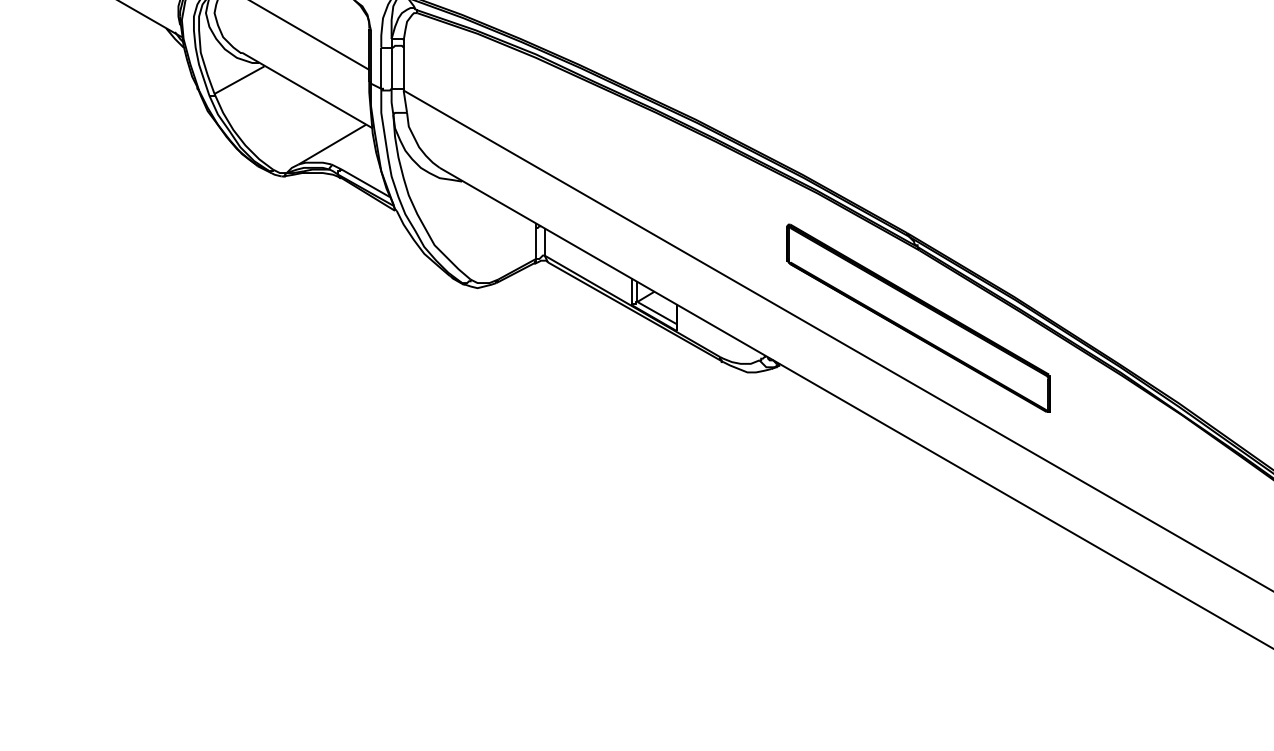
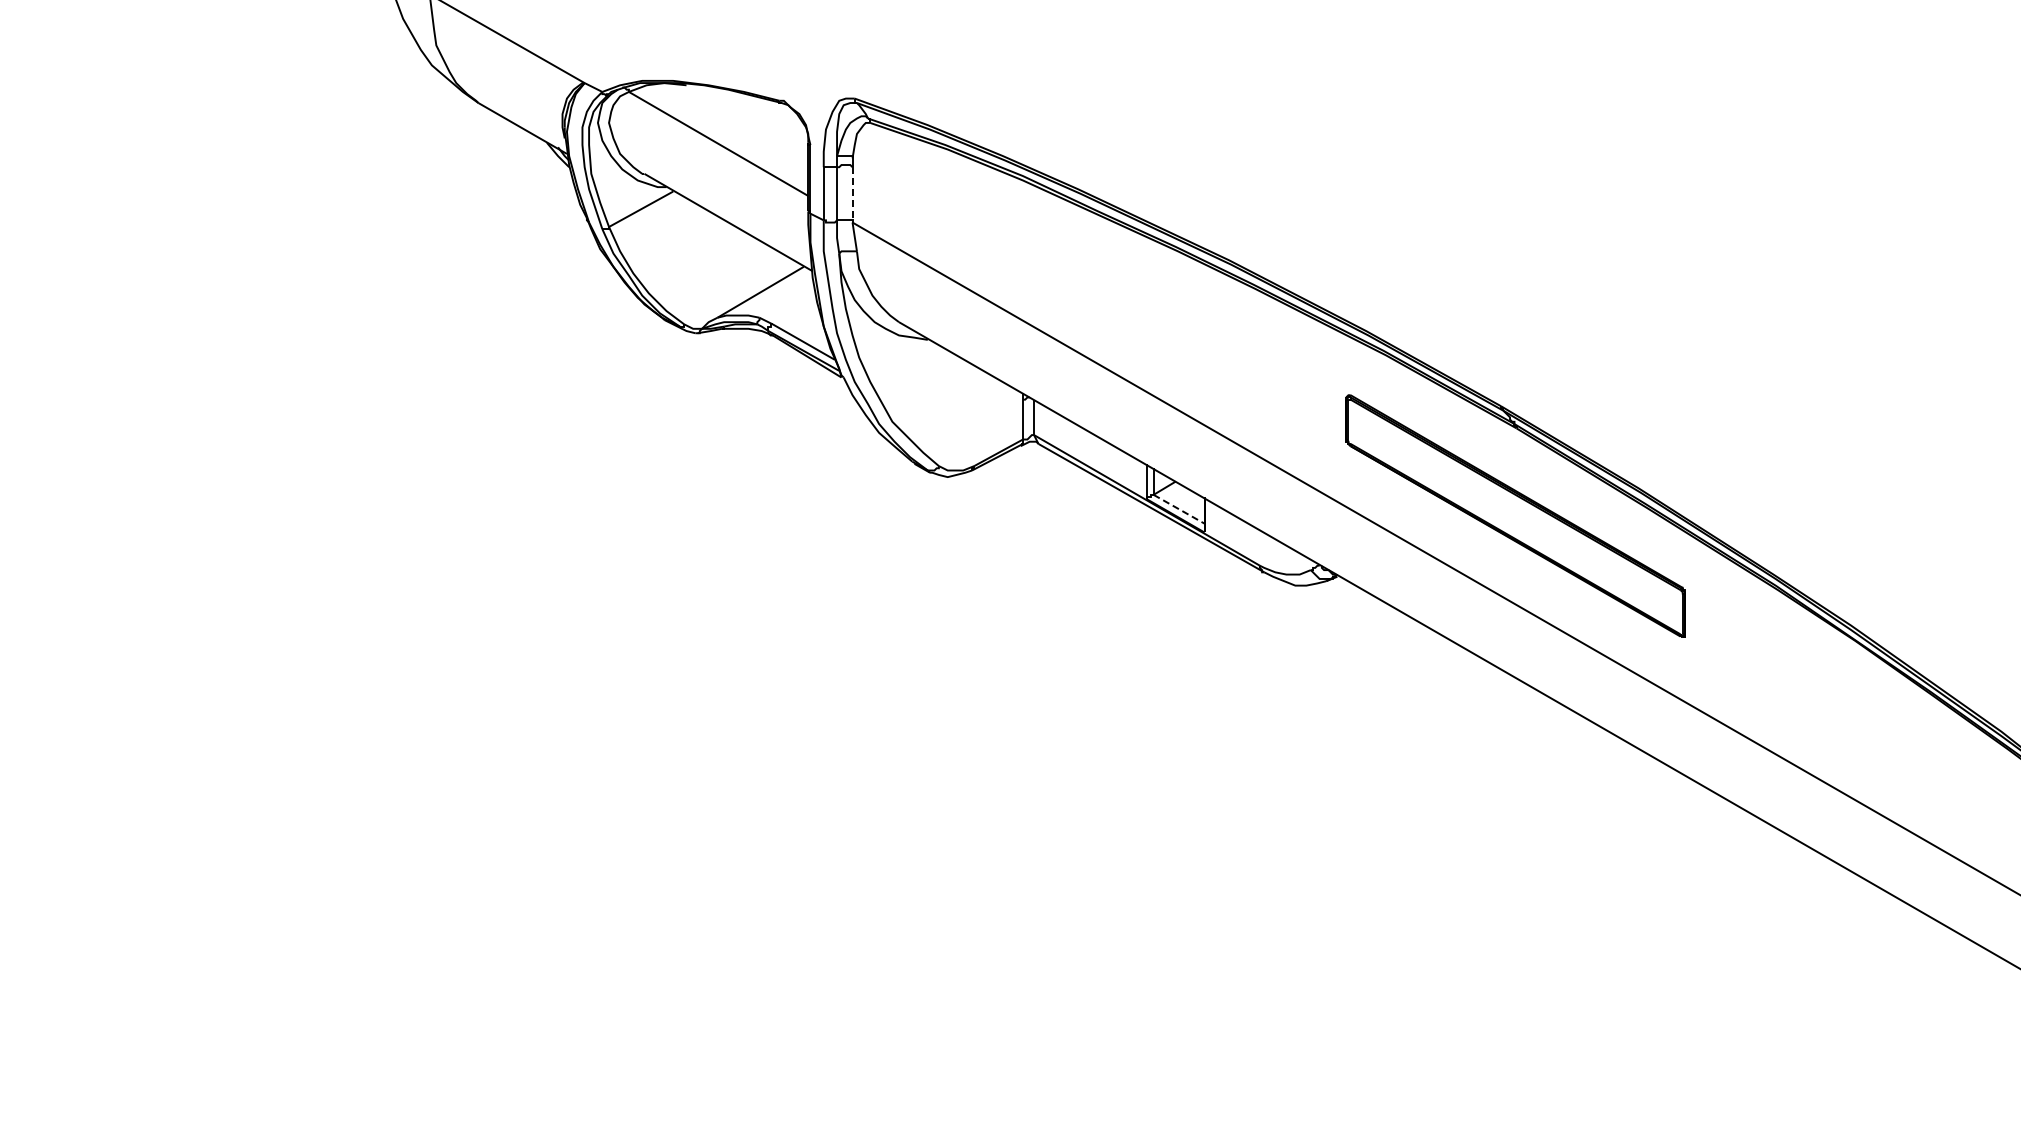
line: (403, 68) -> (852, 194), solid -> dashed
line: (657, 313) -> (1179, 509), solid -> dashed

